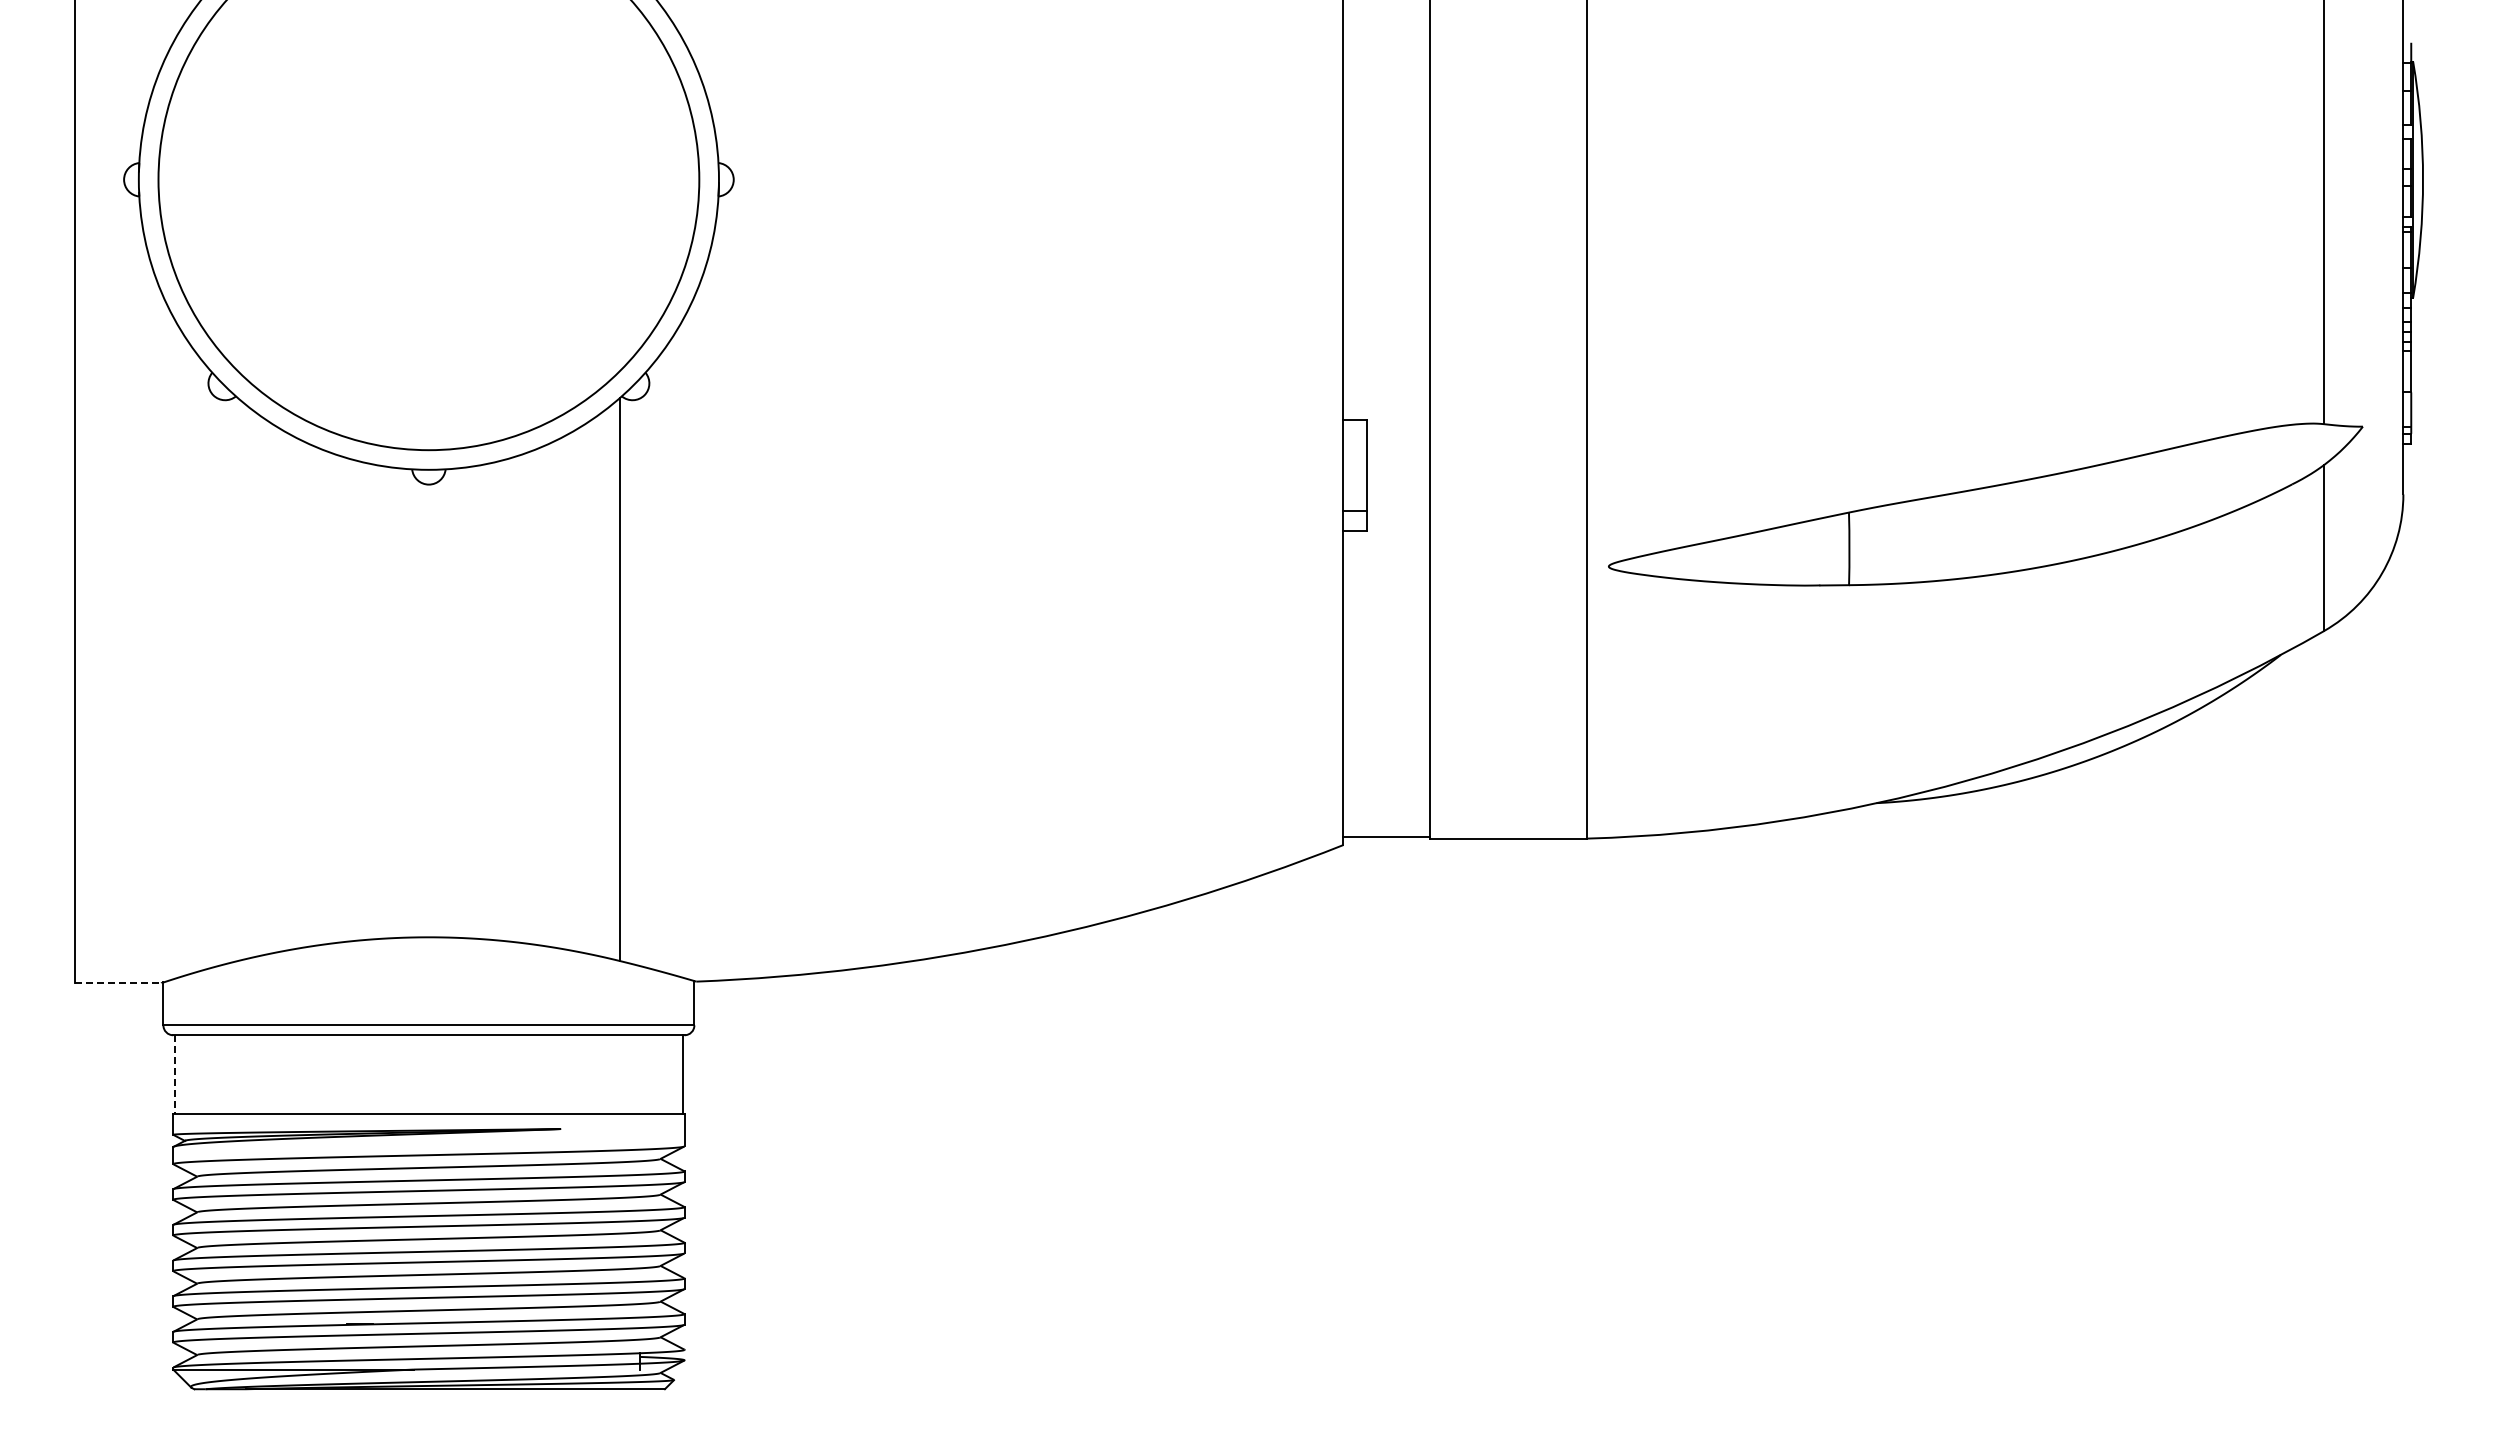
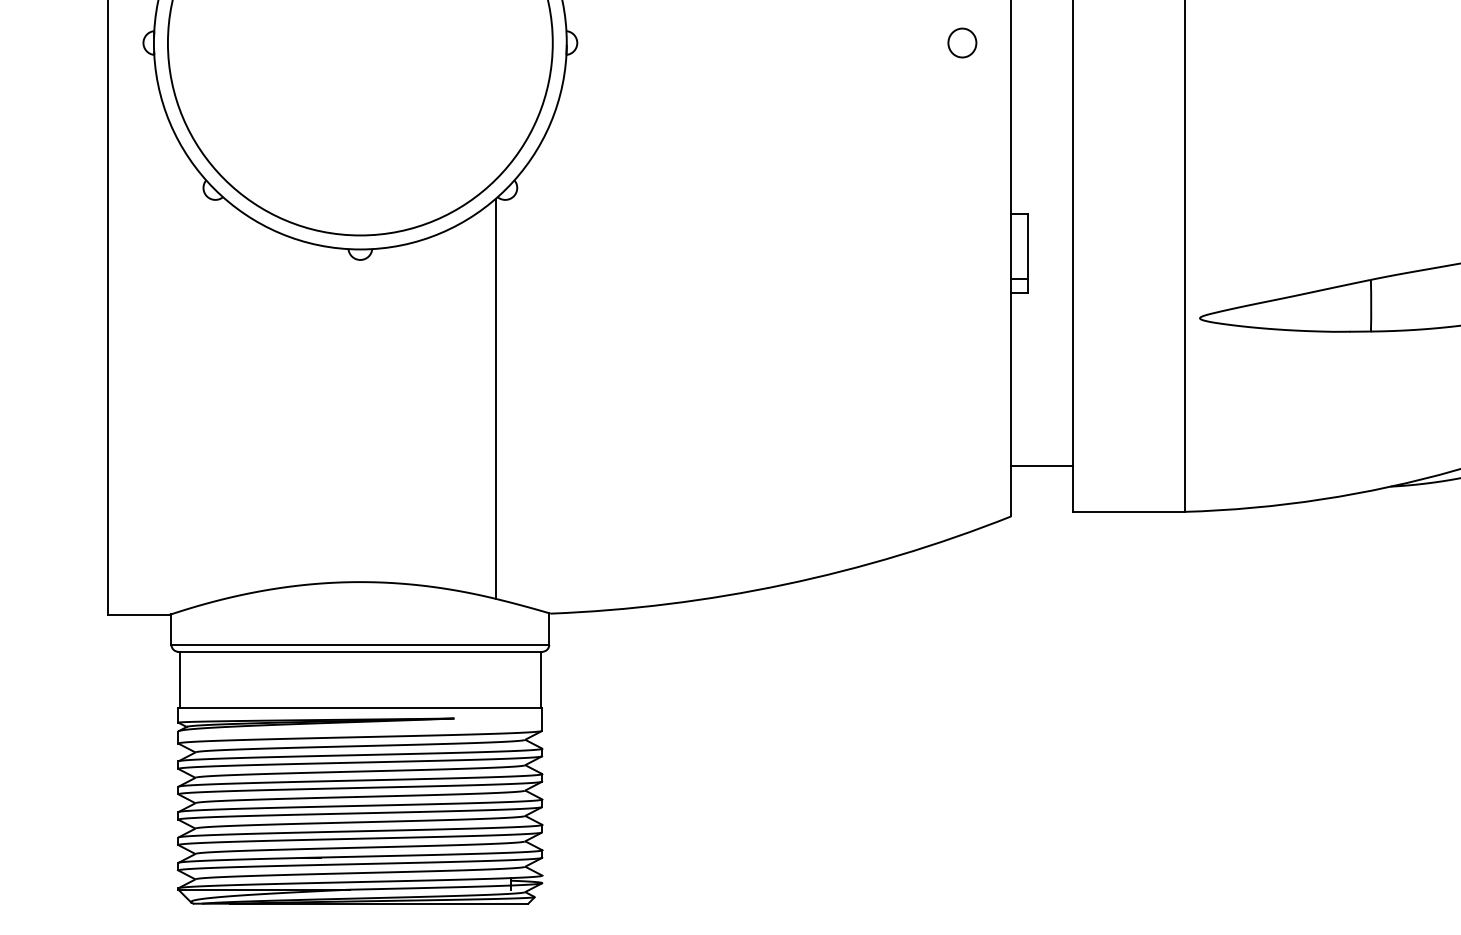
part: (1274, 179) -> (962, 42), added
line: (1386, 836) -> (1041, 466), moved
line: (118, 983) -> (139, 614), dashed -> solid
line: (175, 1075) -> (180, 680), dashed -> solid

